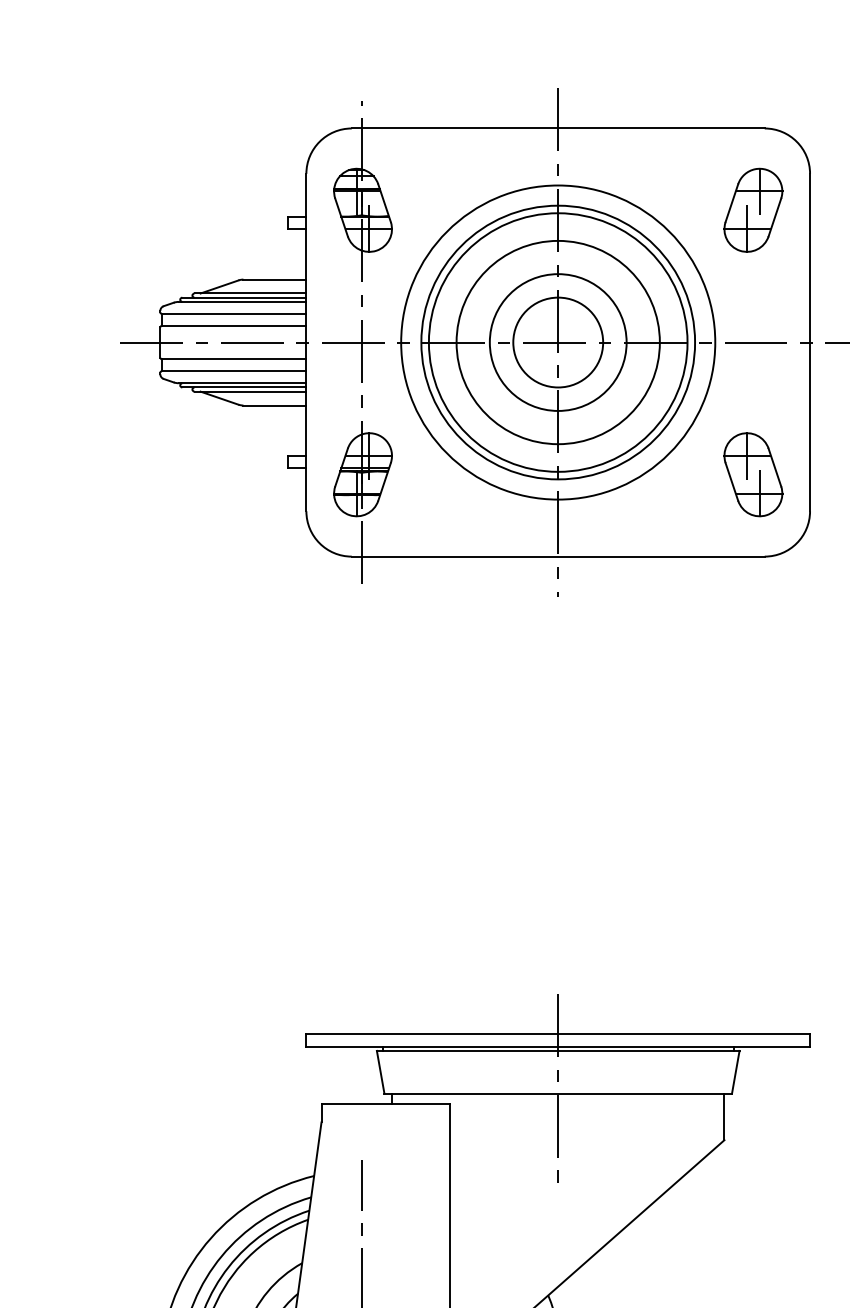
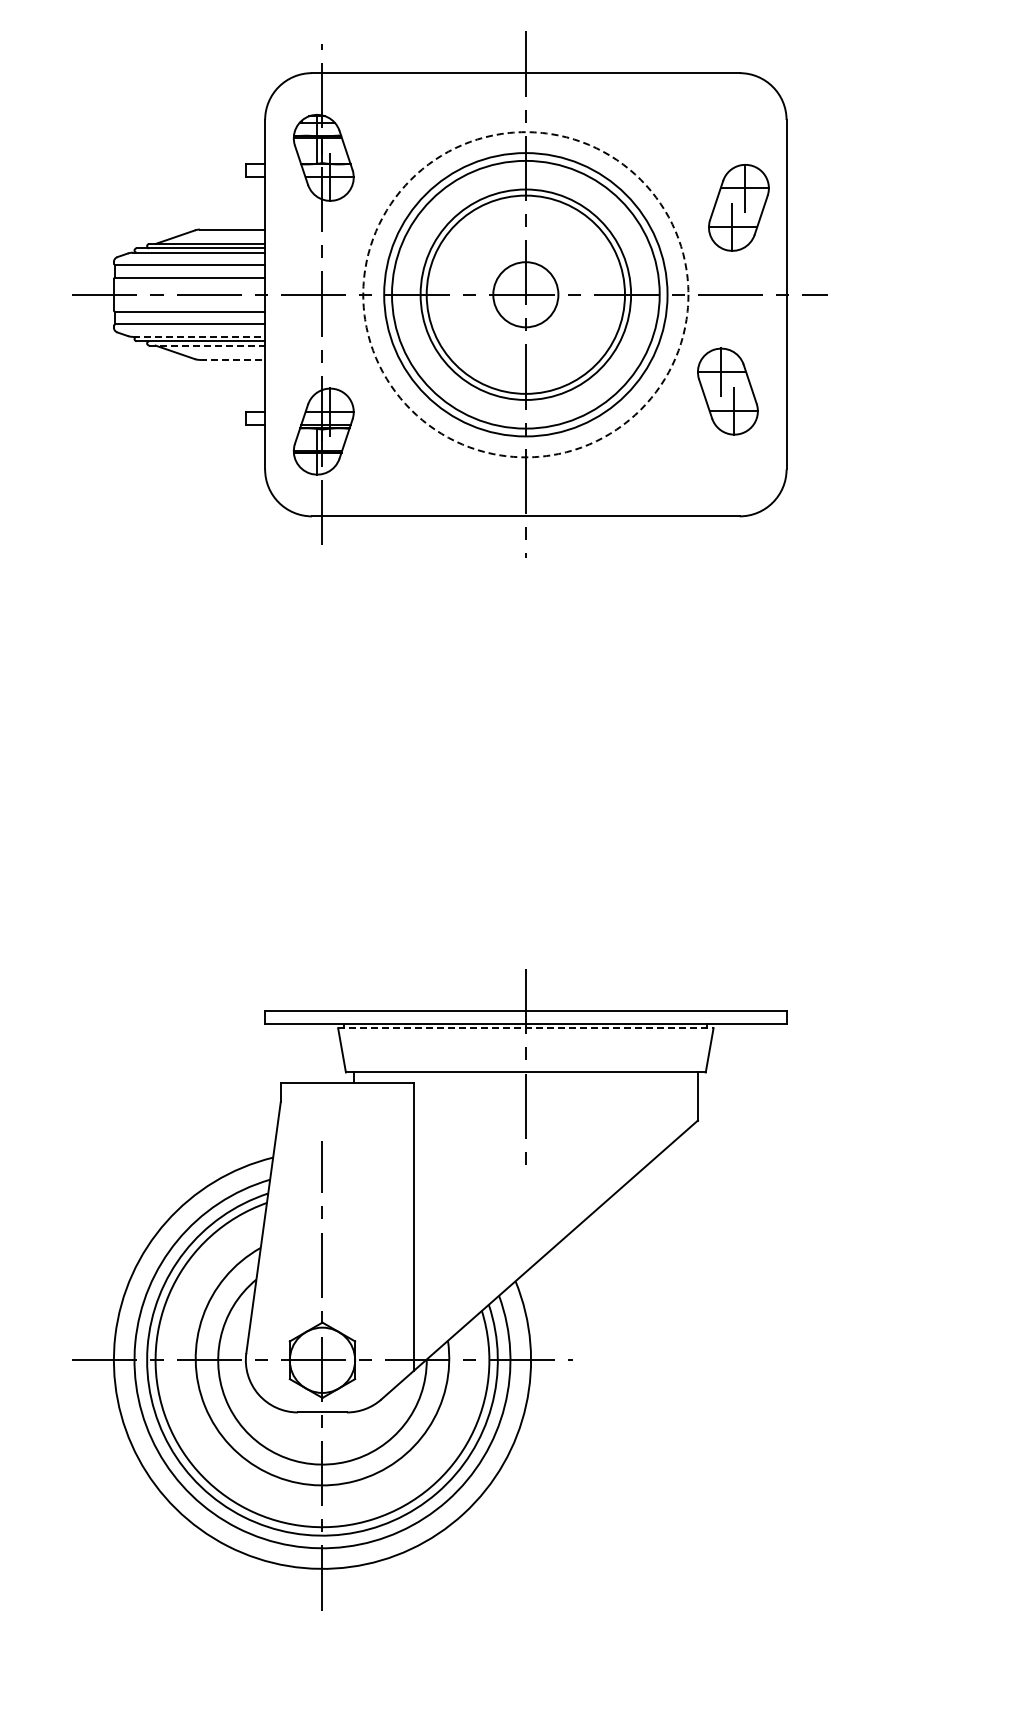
part: (752, 209) -> (738, 207), moved
circle: (557, 342) -> (525, 294), size x0.7
circle: (557, 342) -> (525, 294), size x1.4
circle: (557, 342) -> (525, 294), solid -> dashed
line: (243, 382) -> (199, 336), solid -> dashed
line: (250, 391) -> (207, 345), solid -> dashed
line: (274, 405) -> (232, 359), solid -> dashed
part: (752, 474) -> (727, 391), moved
line: (557, 1051) -> (525, 1028), solid -> dashed

